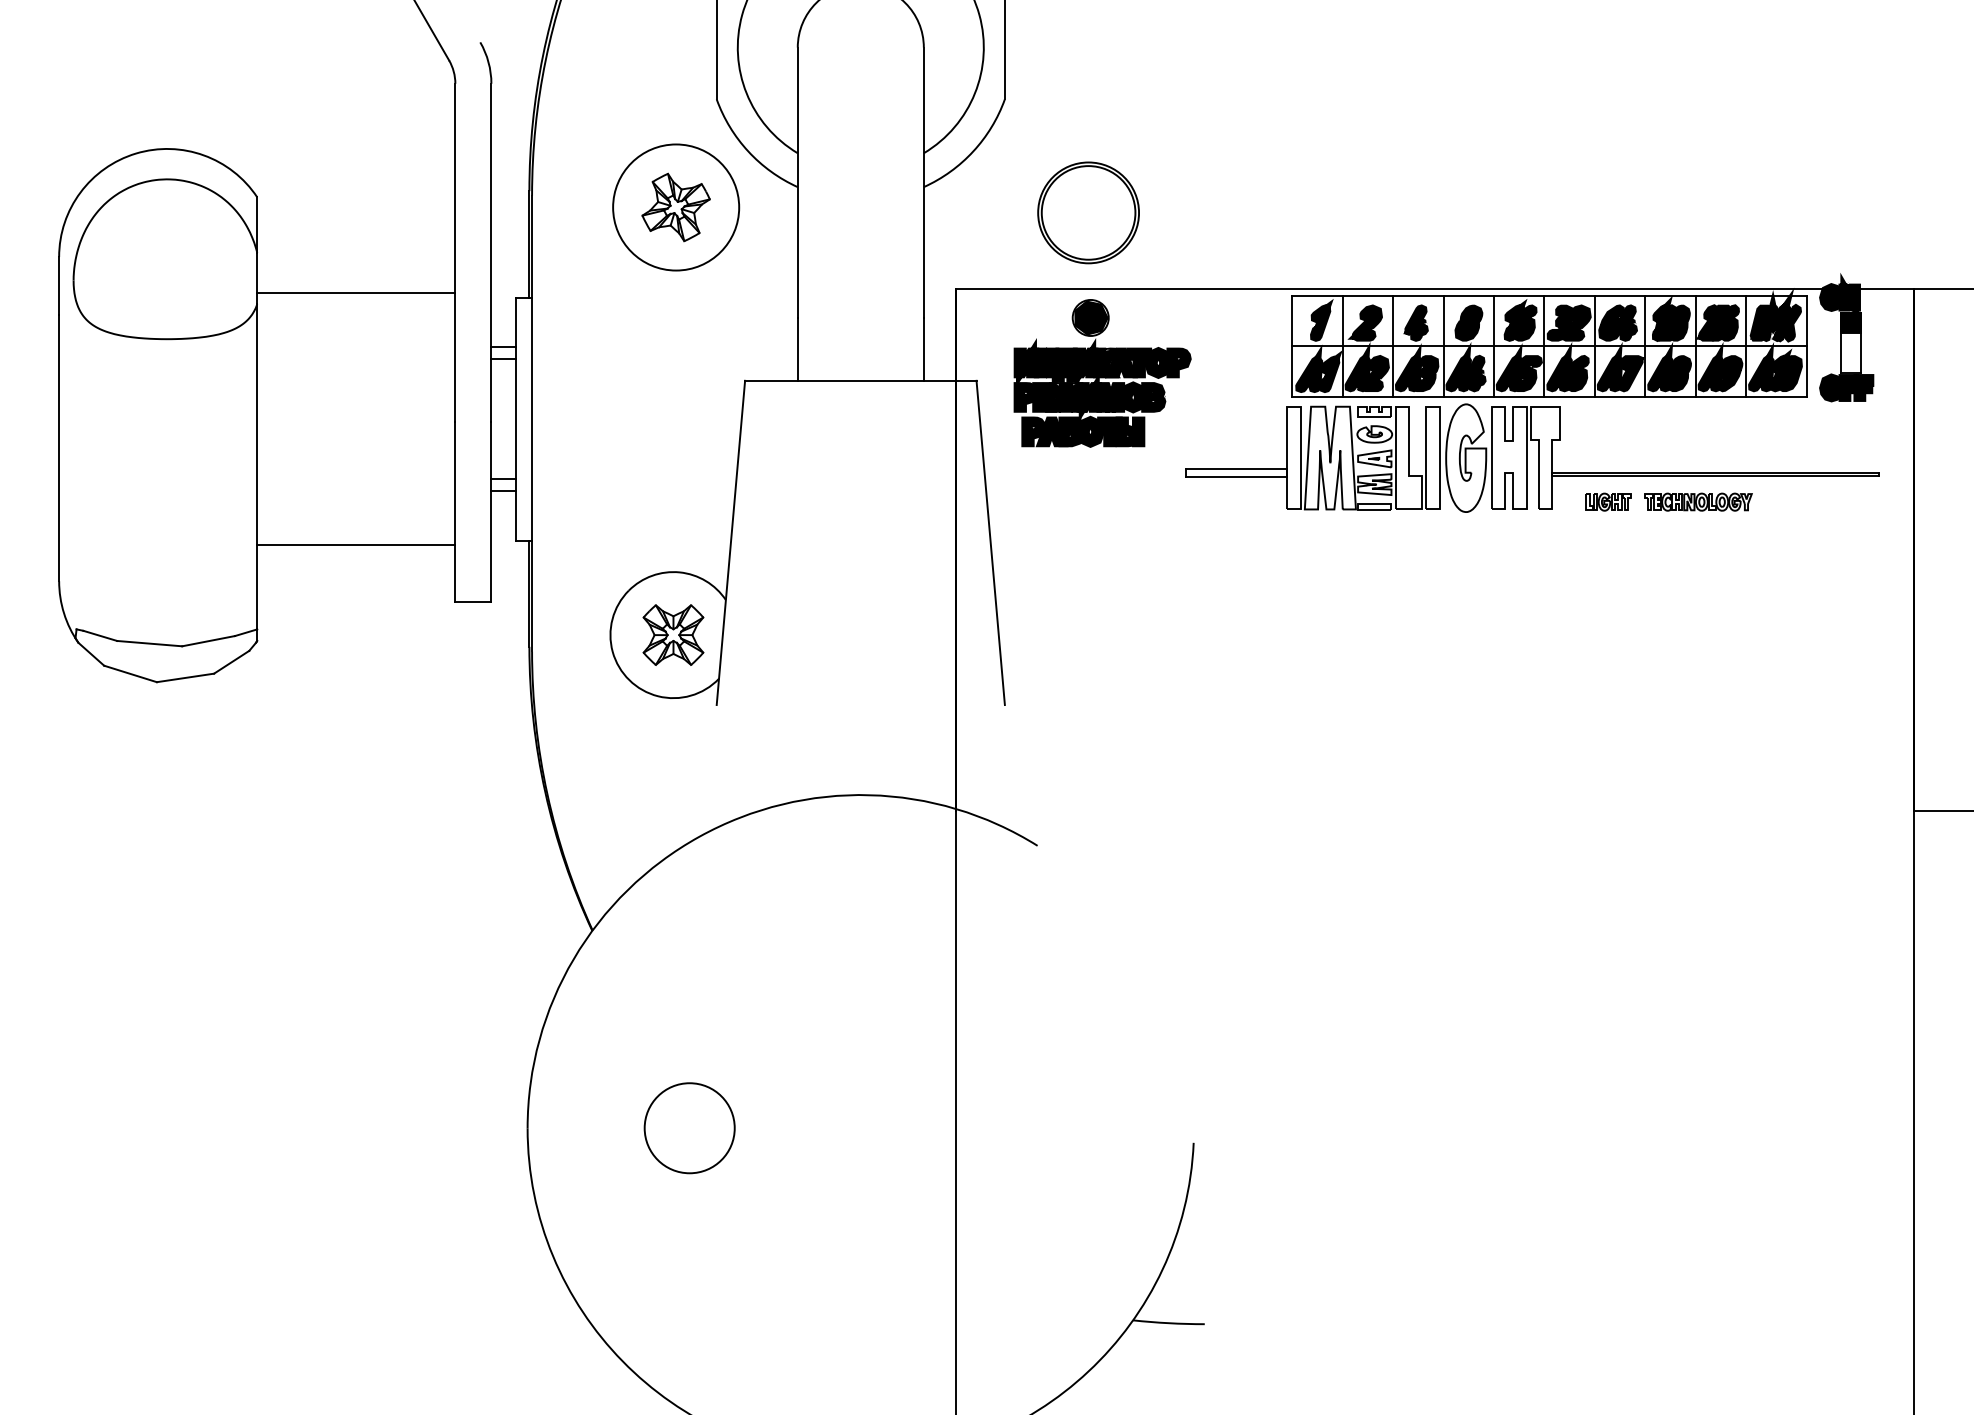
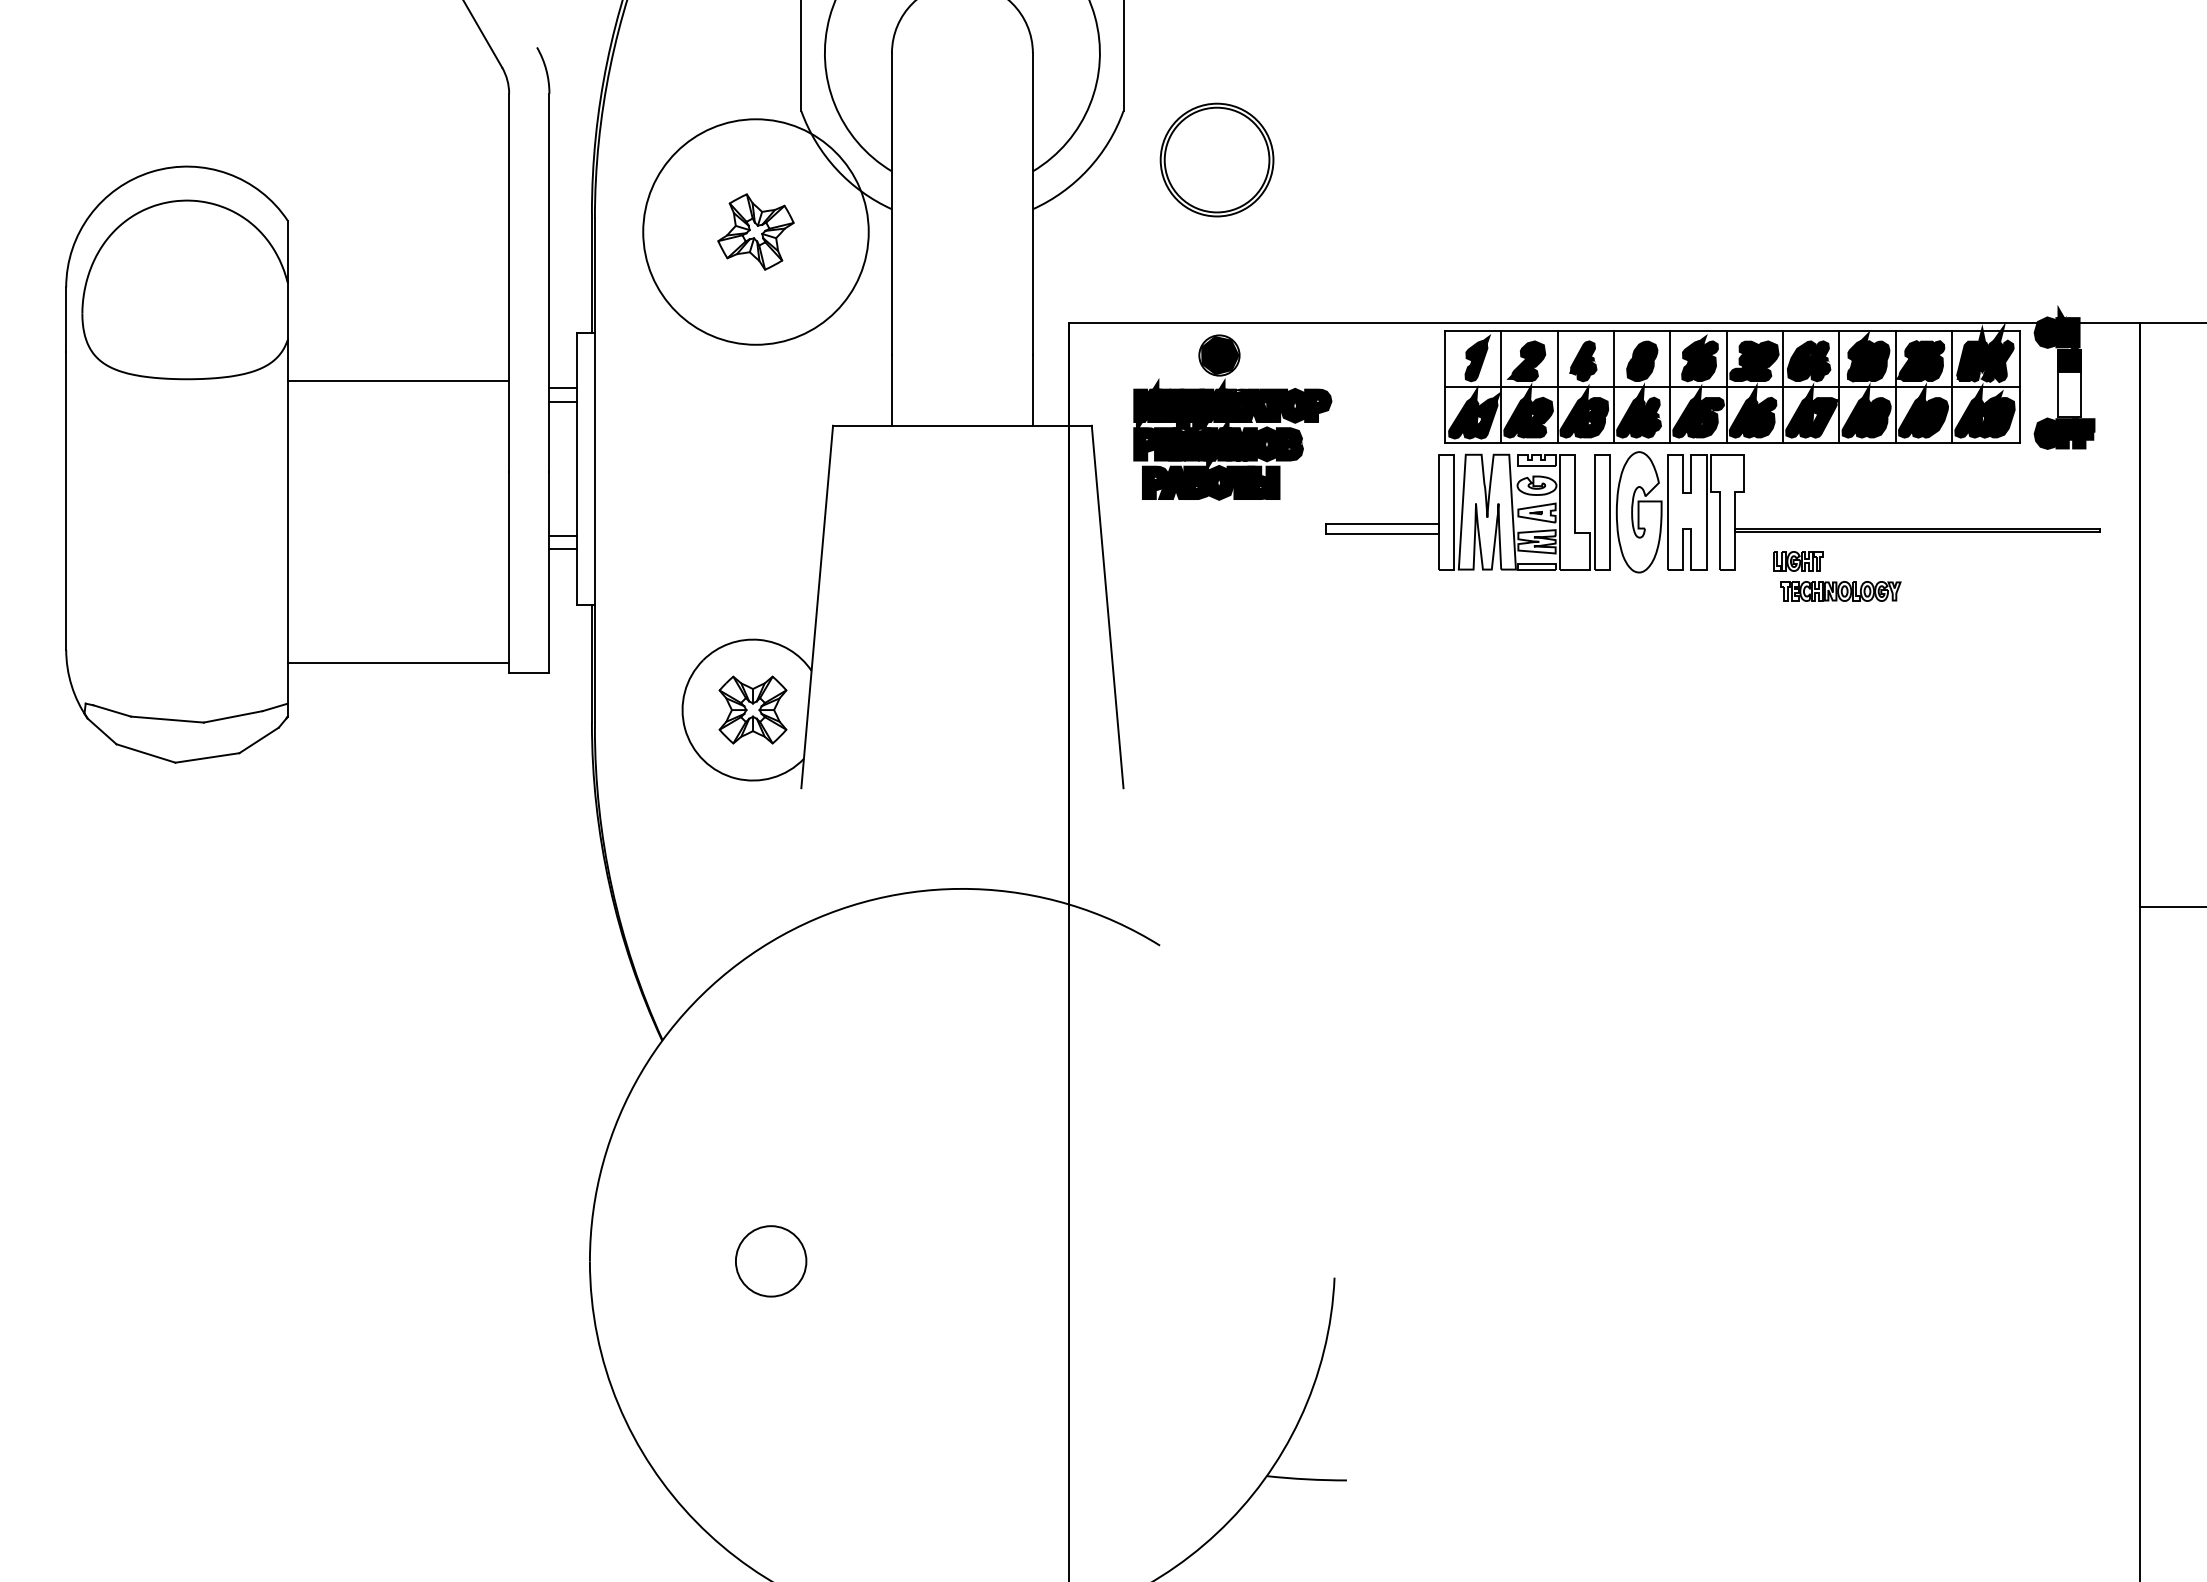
circle: (675, 207) -> (755, 231), size x1.6
part: (1088, 212) -> (1216, 159), moved
line: (356, 292) -> (398, 380), moved
part: (1698, 502) -> (1840, 591), moved
line: (356, 545) -> (398, 662), moved
circle: (689, 1128) -> (770, 1261), size x0.7

